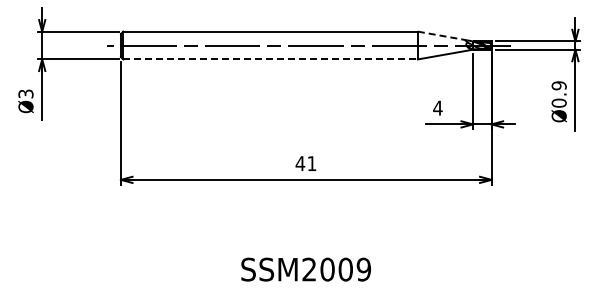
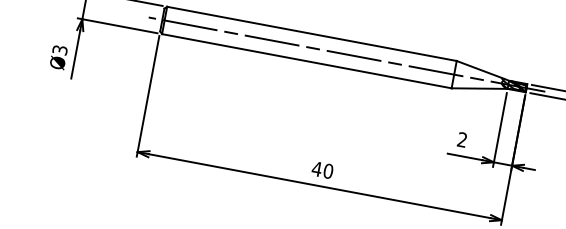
line: (443, 36) -> (481, 70), dashed -> solid
line: (271, 59) -> (307, 61), dashed -> solid
text: (437, 107) -> (462, 139), 4 -> 2
text: (311, 163) -> (327, 171), 41 -> 40

